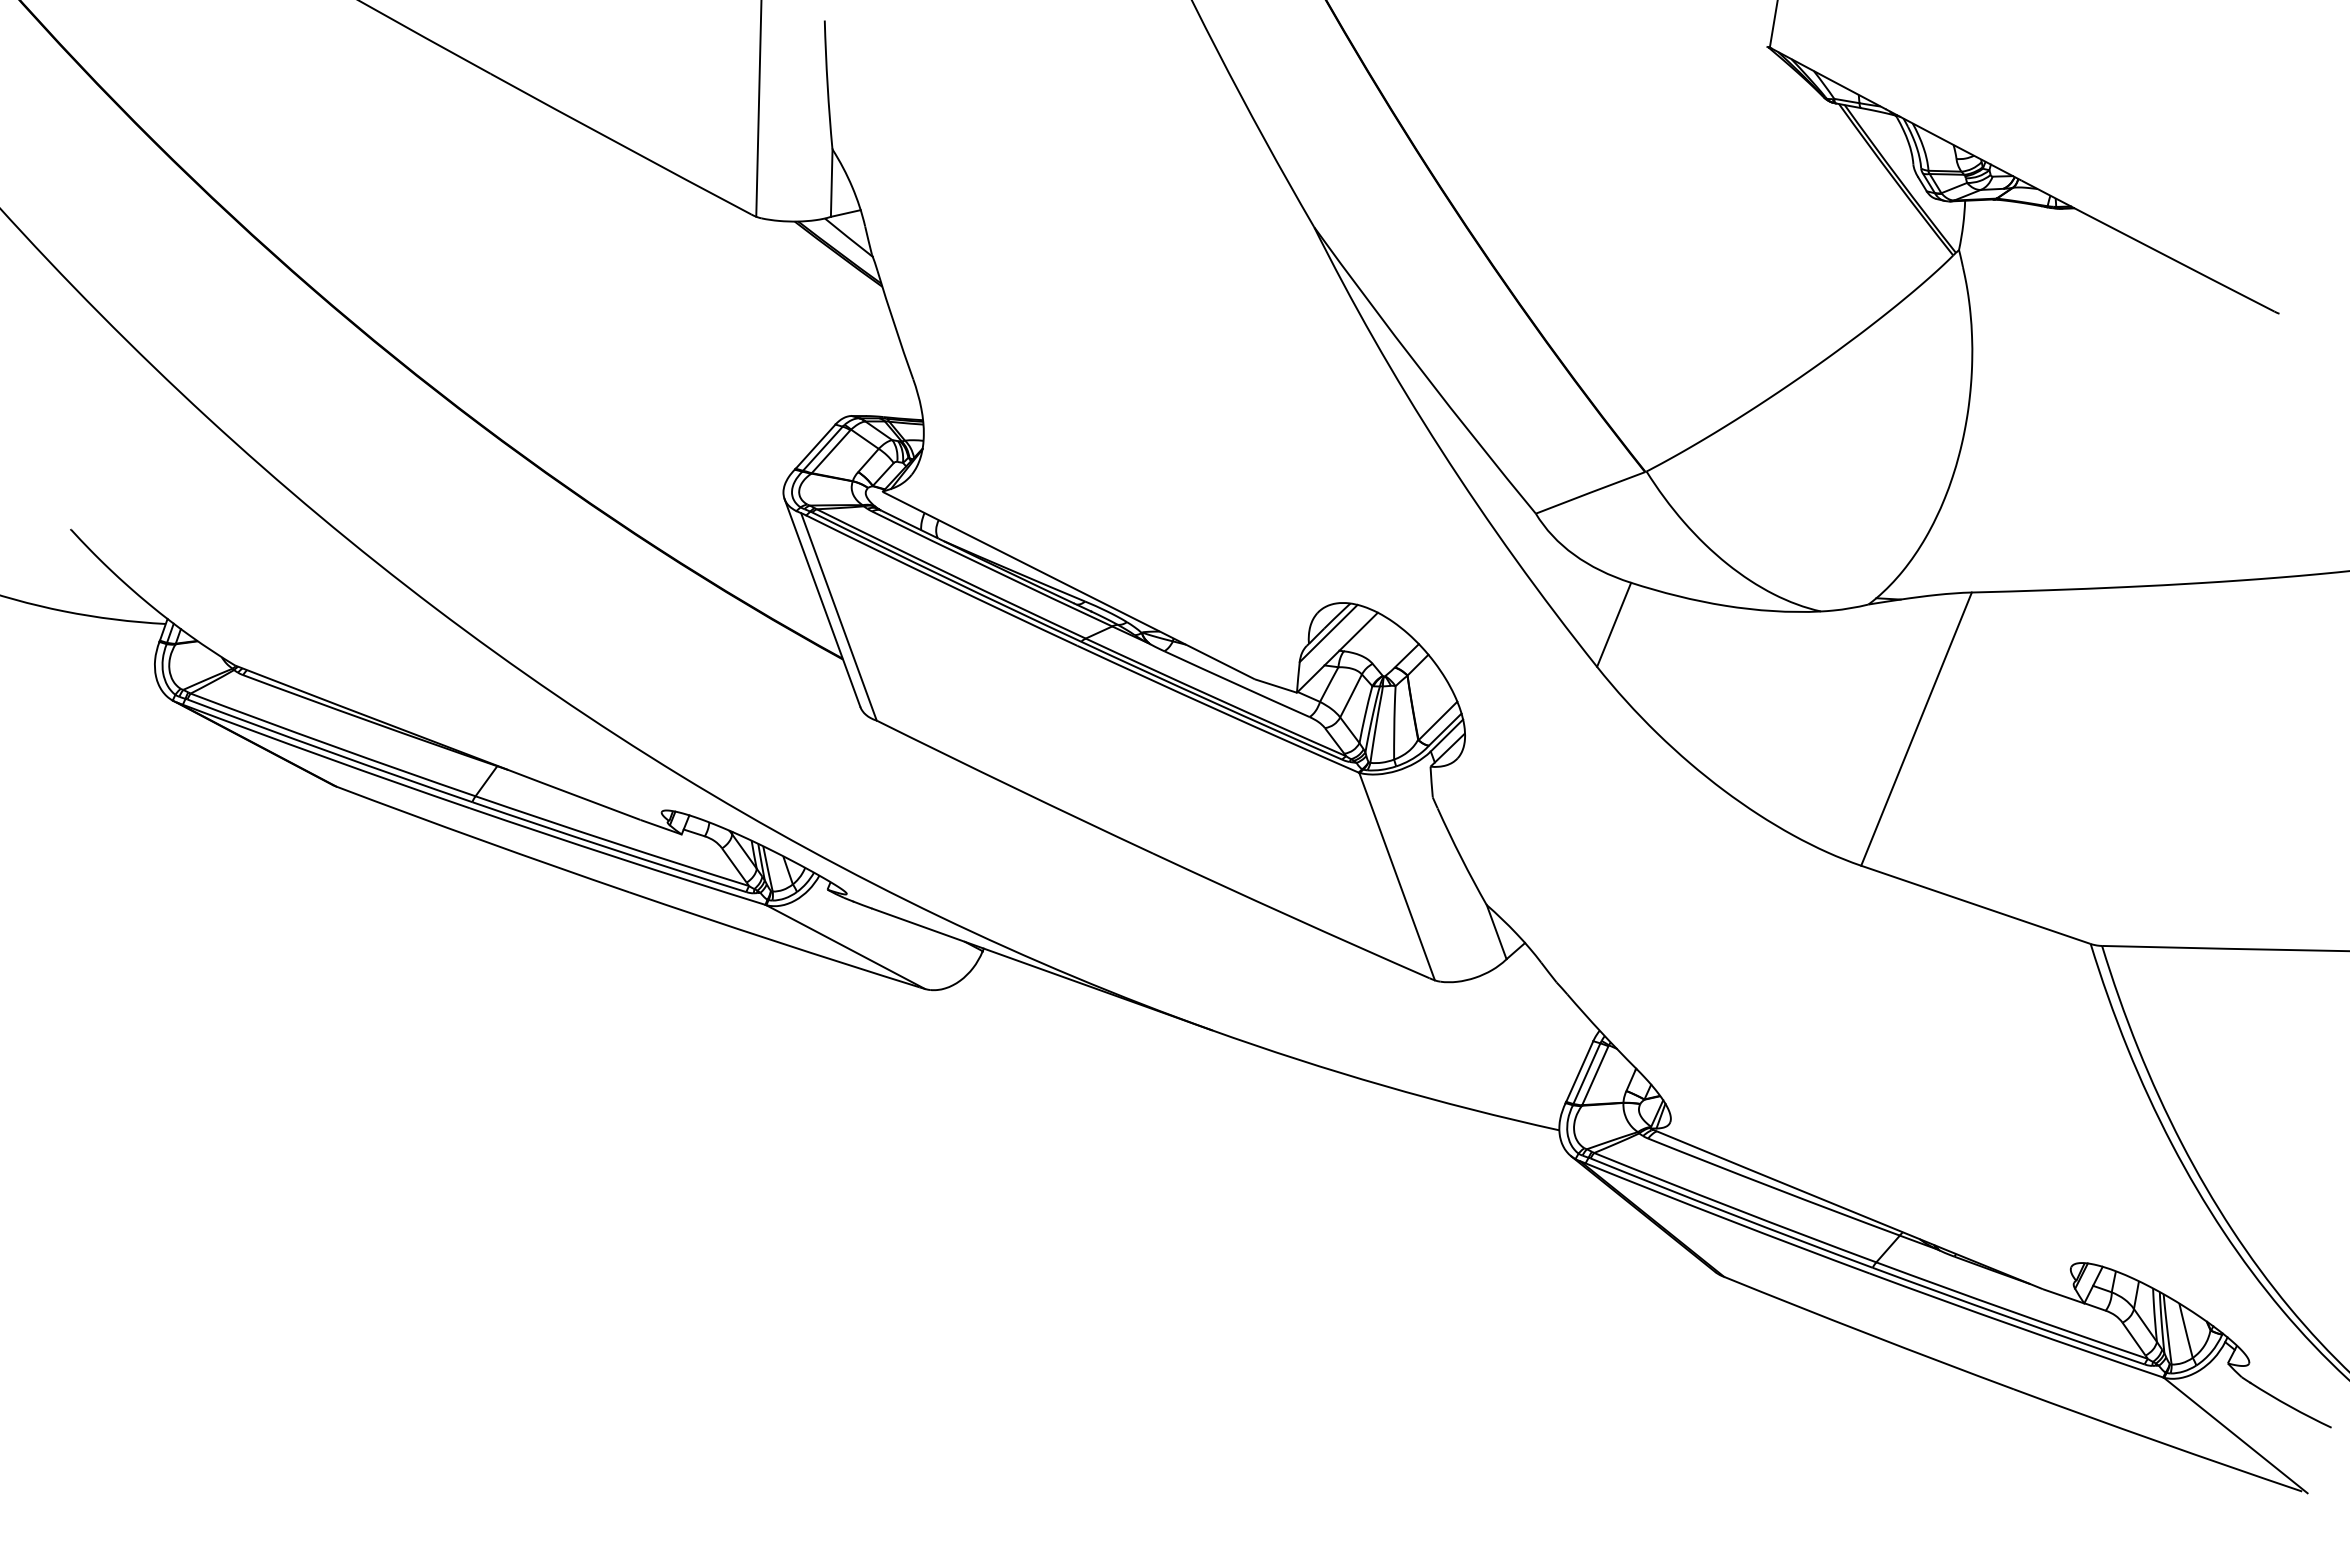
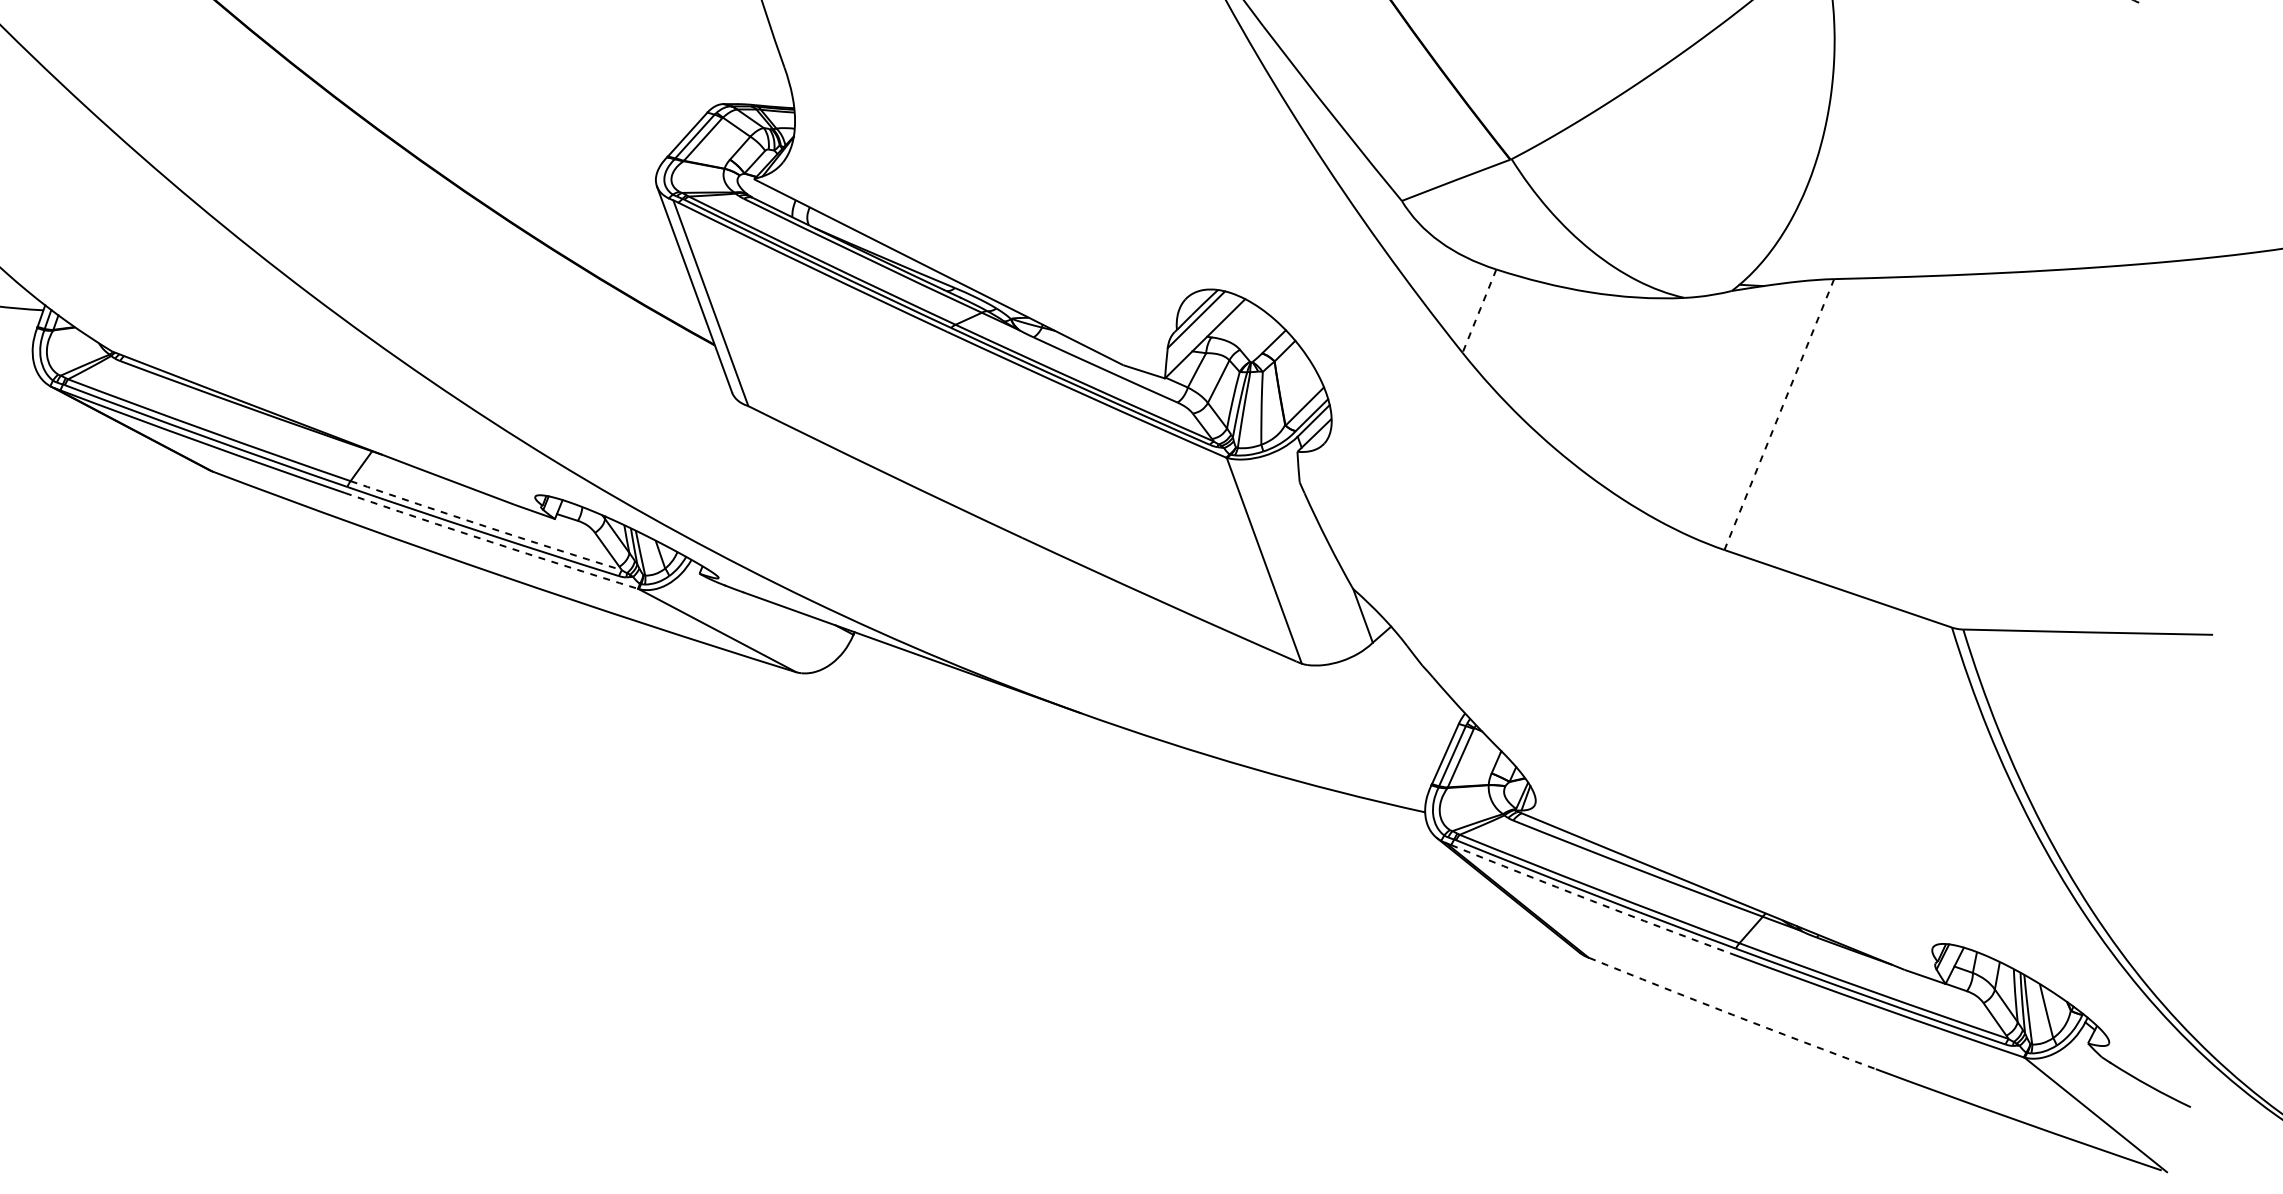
line: (1613, 625) -> (1478, 311), solid -> dashed
line: (1916, 729) -> (1779, 414), solid -> dashed
arc: (612, 842) -> (486, 526), solid -> dashed
arc: (617, 857) -> (491, 541), solid -> dashed
arc: (1727, 1219) -> (1591, 900), solid -> dashed
arc: (1868, 1334) -> (1731, 1014), solid -> dashed

